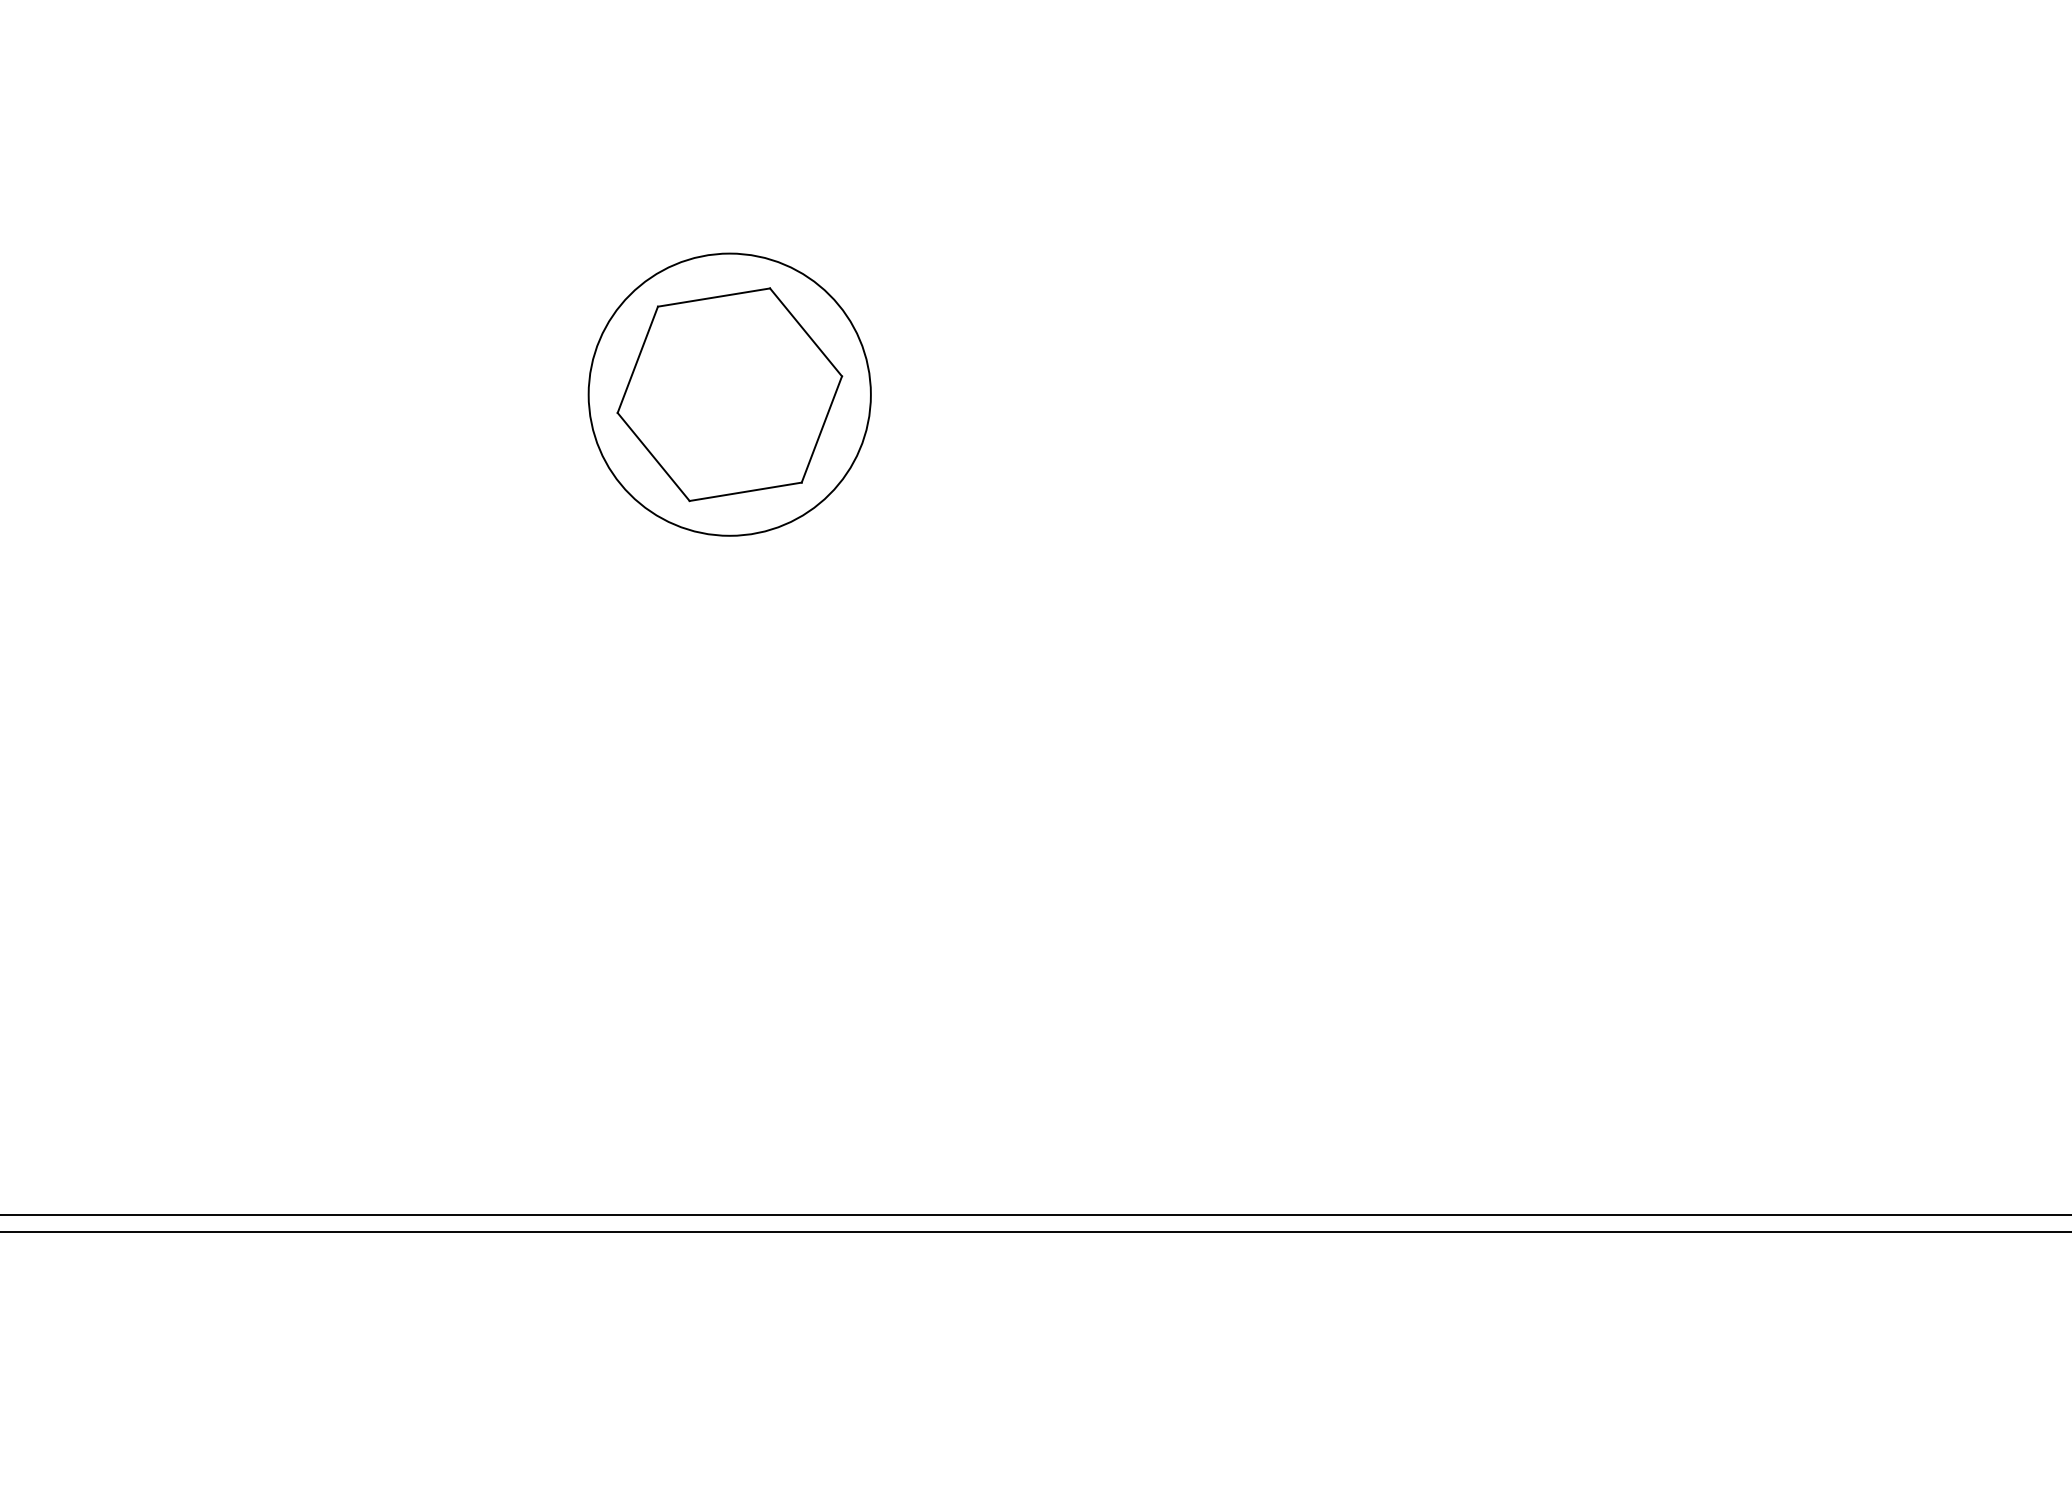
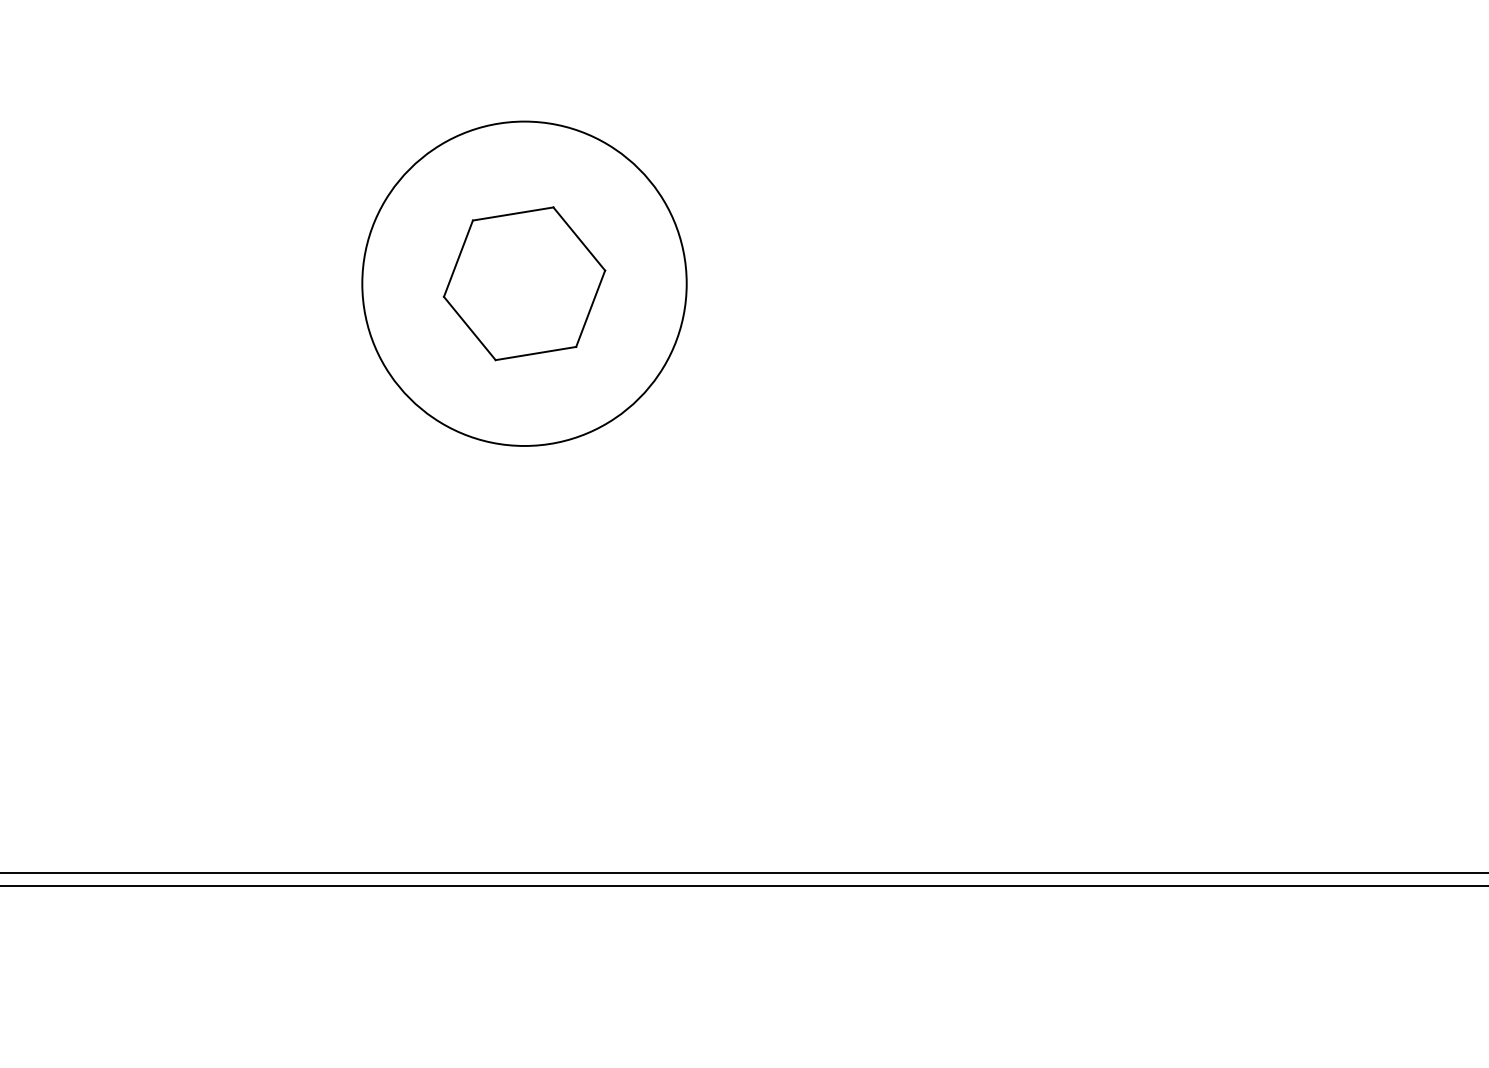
circle: (729, 394) -> (524, 283), size x1.6

